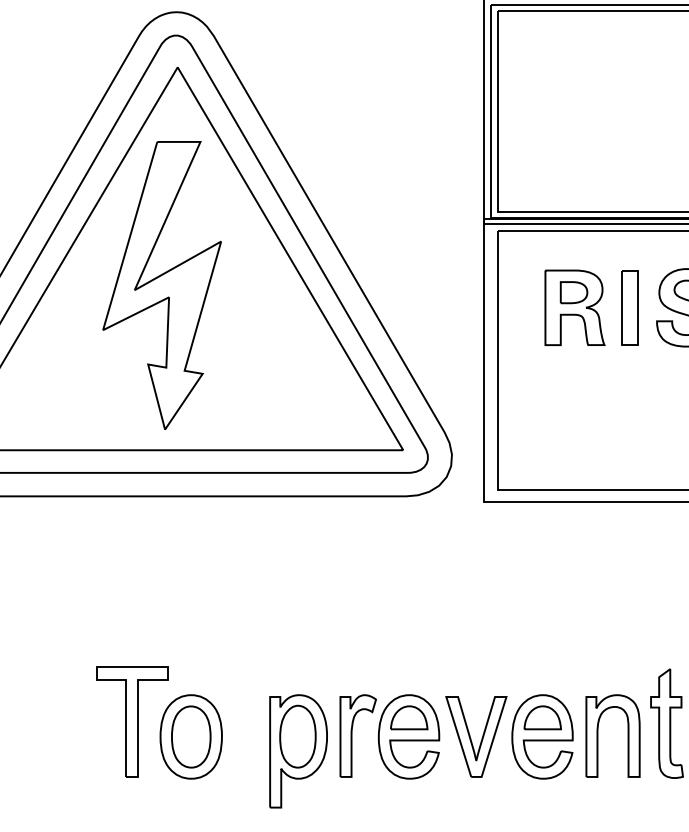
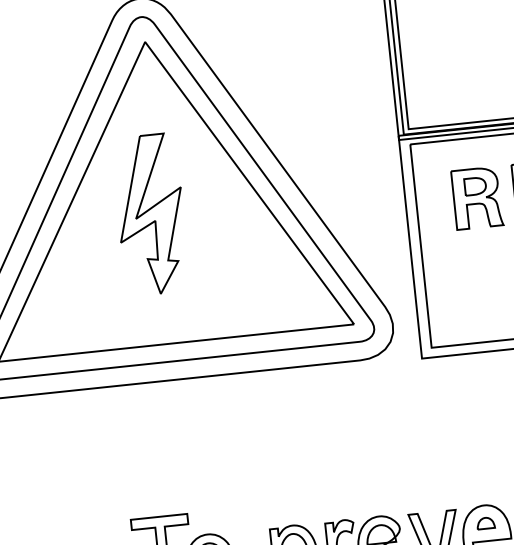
part: (161, 285) -> (150, 214), size x0.7
part: (542, 717) -> (485, 523), size x0.6

